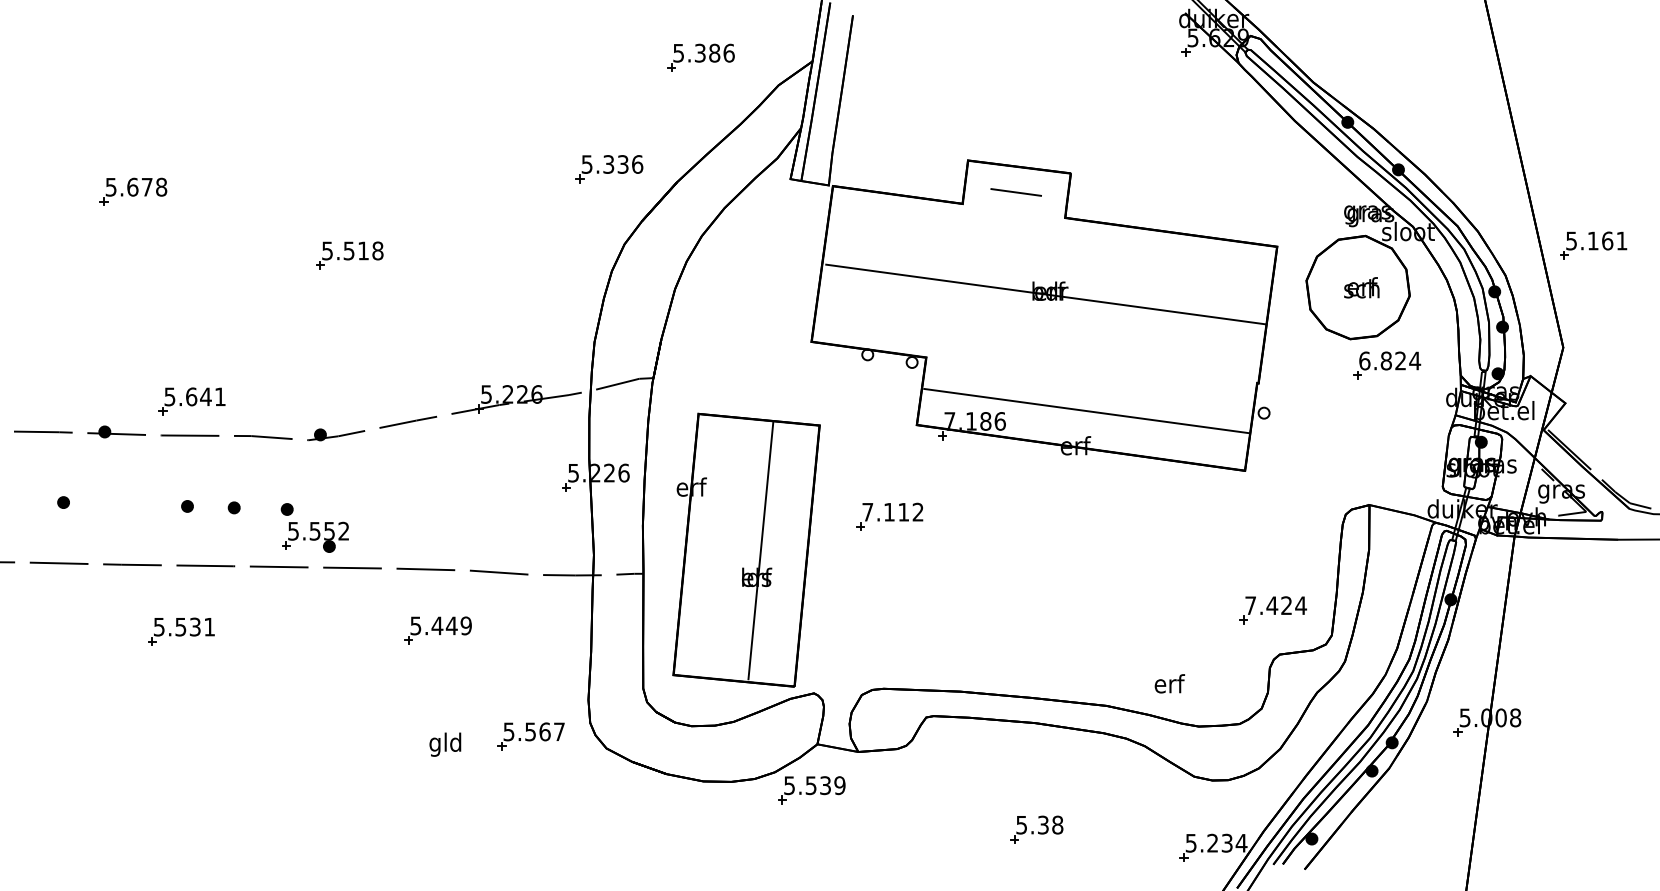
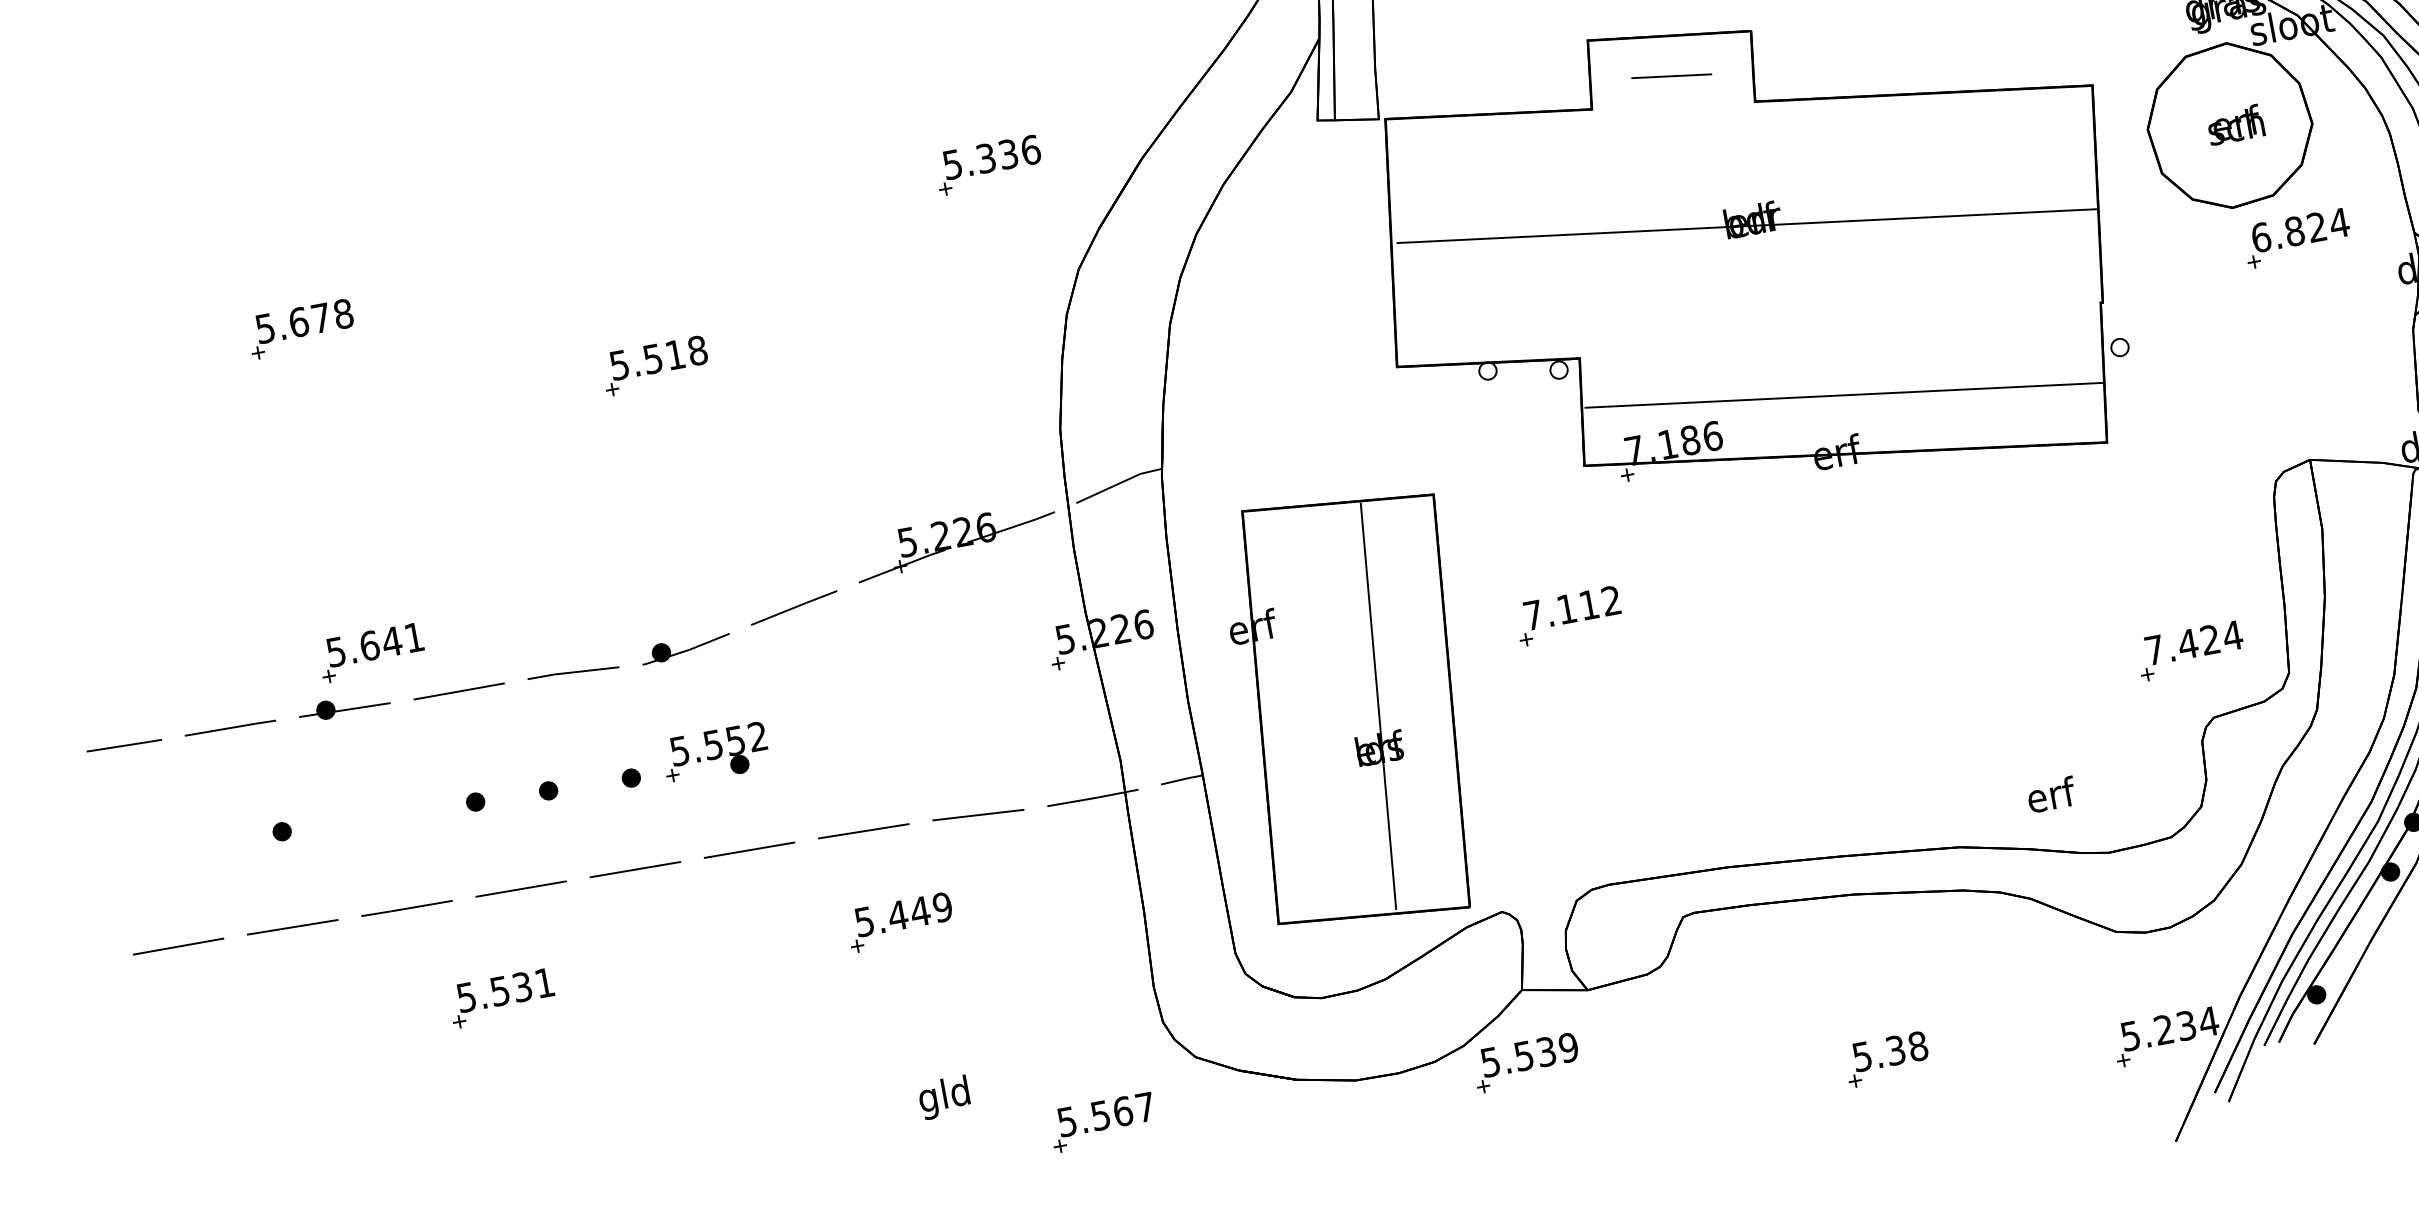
part: (609, 169) -> (988, 165), moved
part: (191, 401) -> (370, 652), moved
part: (315, 536) -> (715, 752), moved
part: (530, 736) -> (1101, 1122), moved

